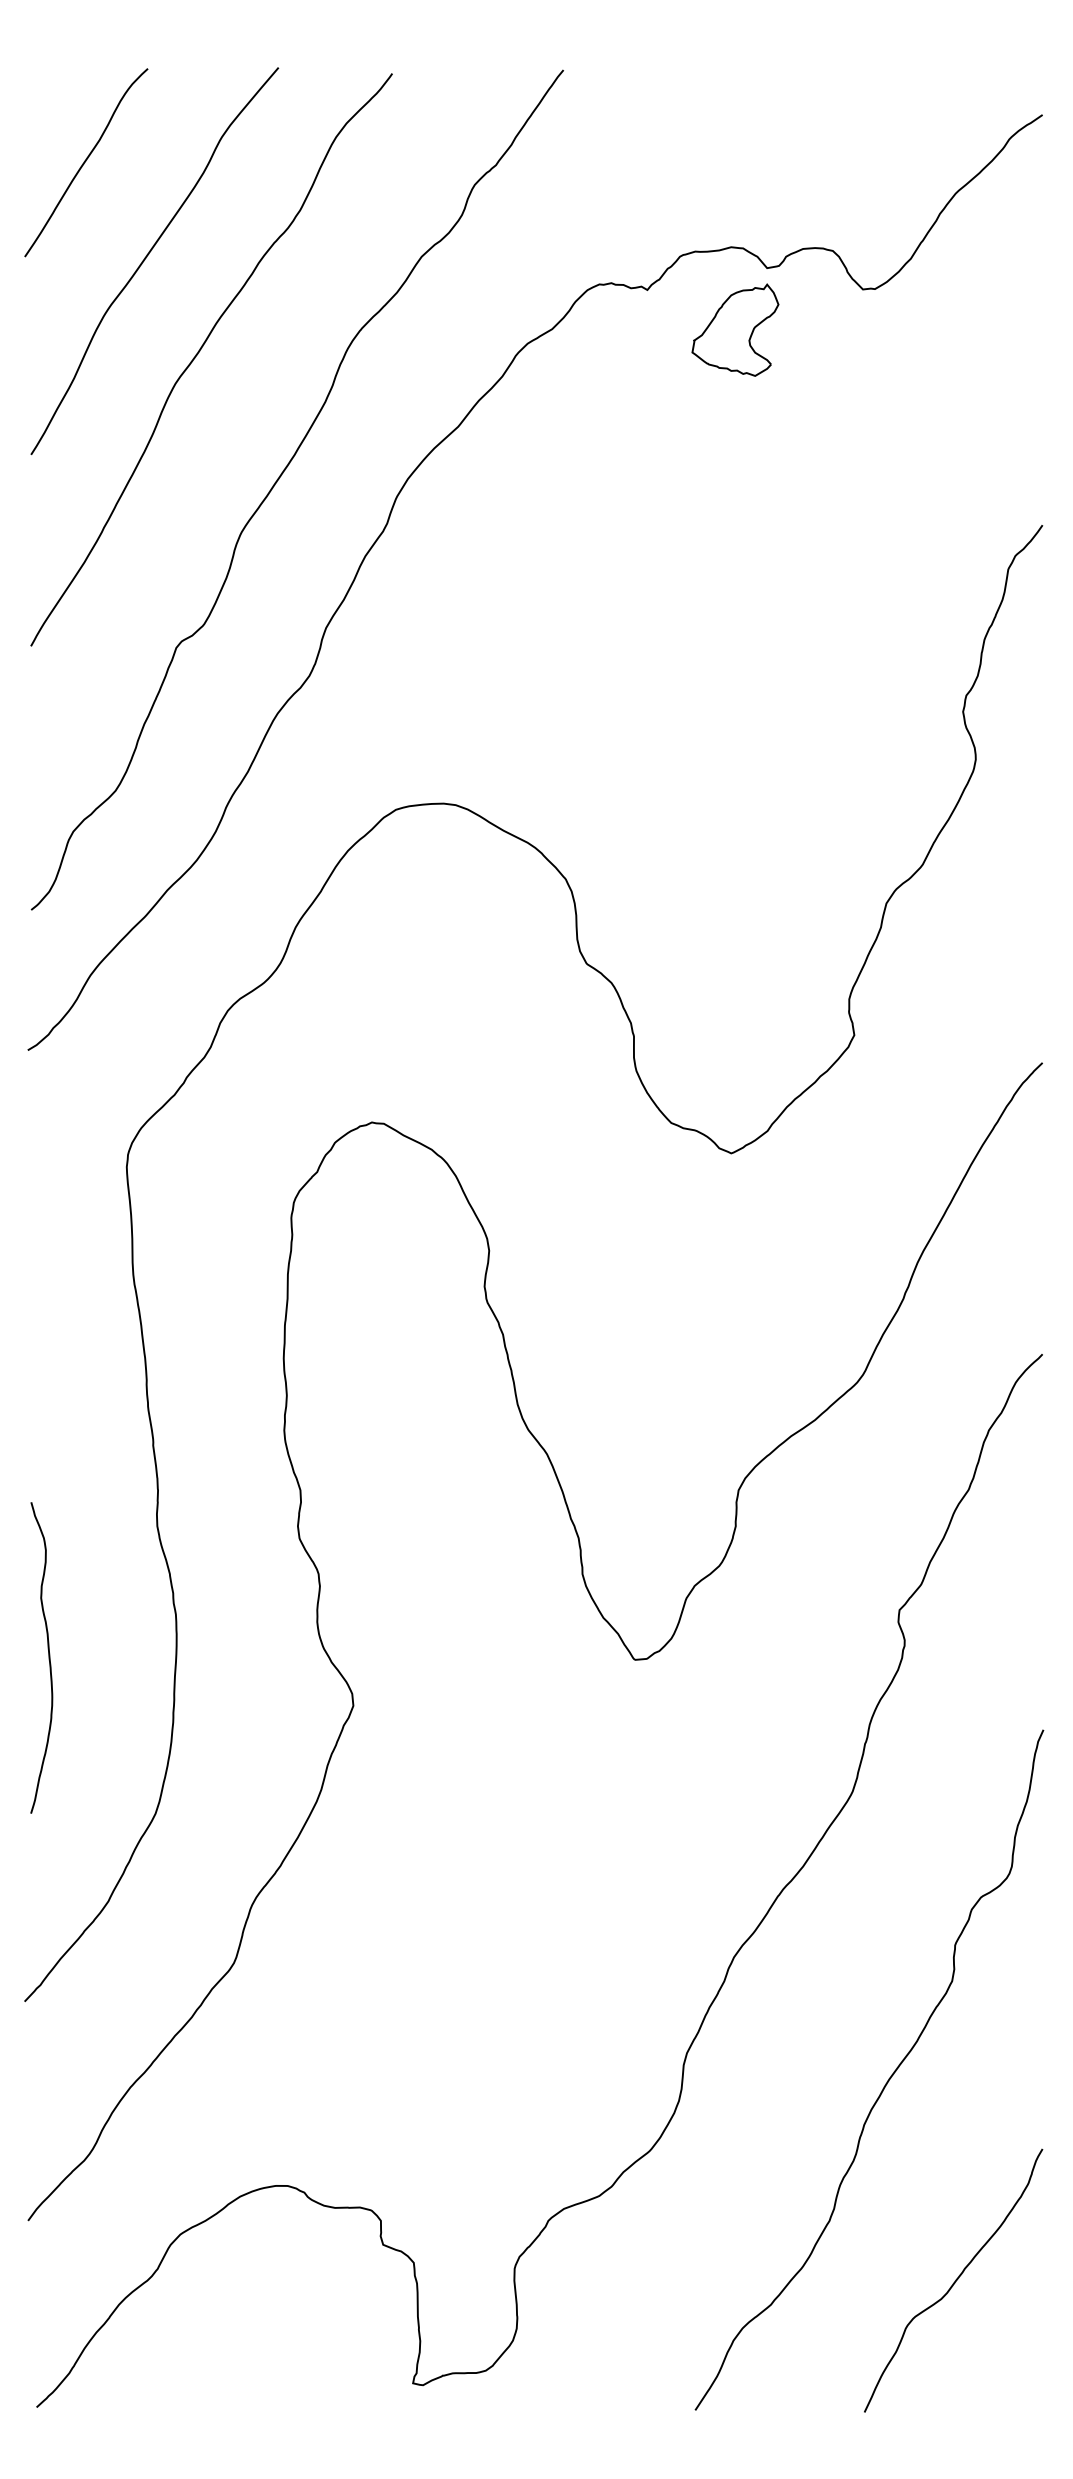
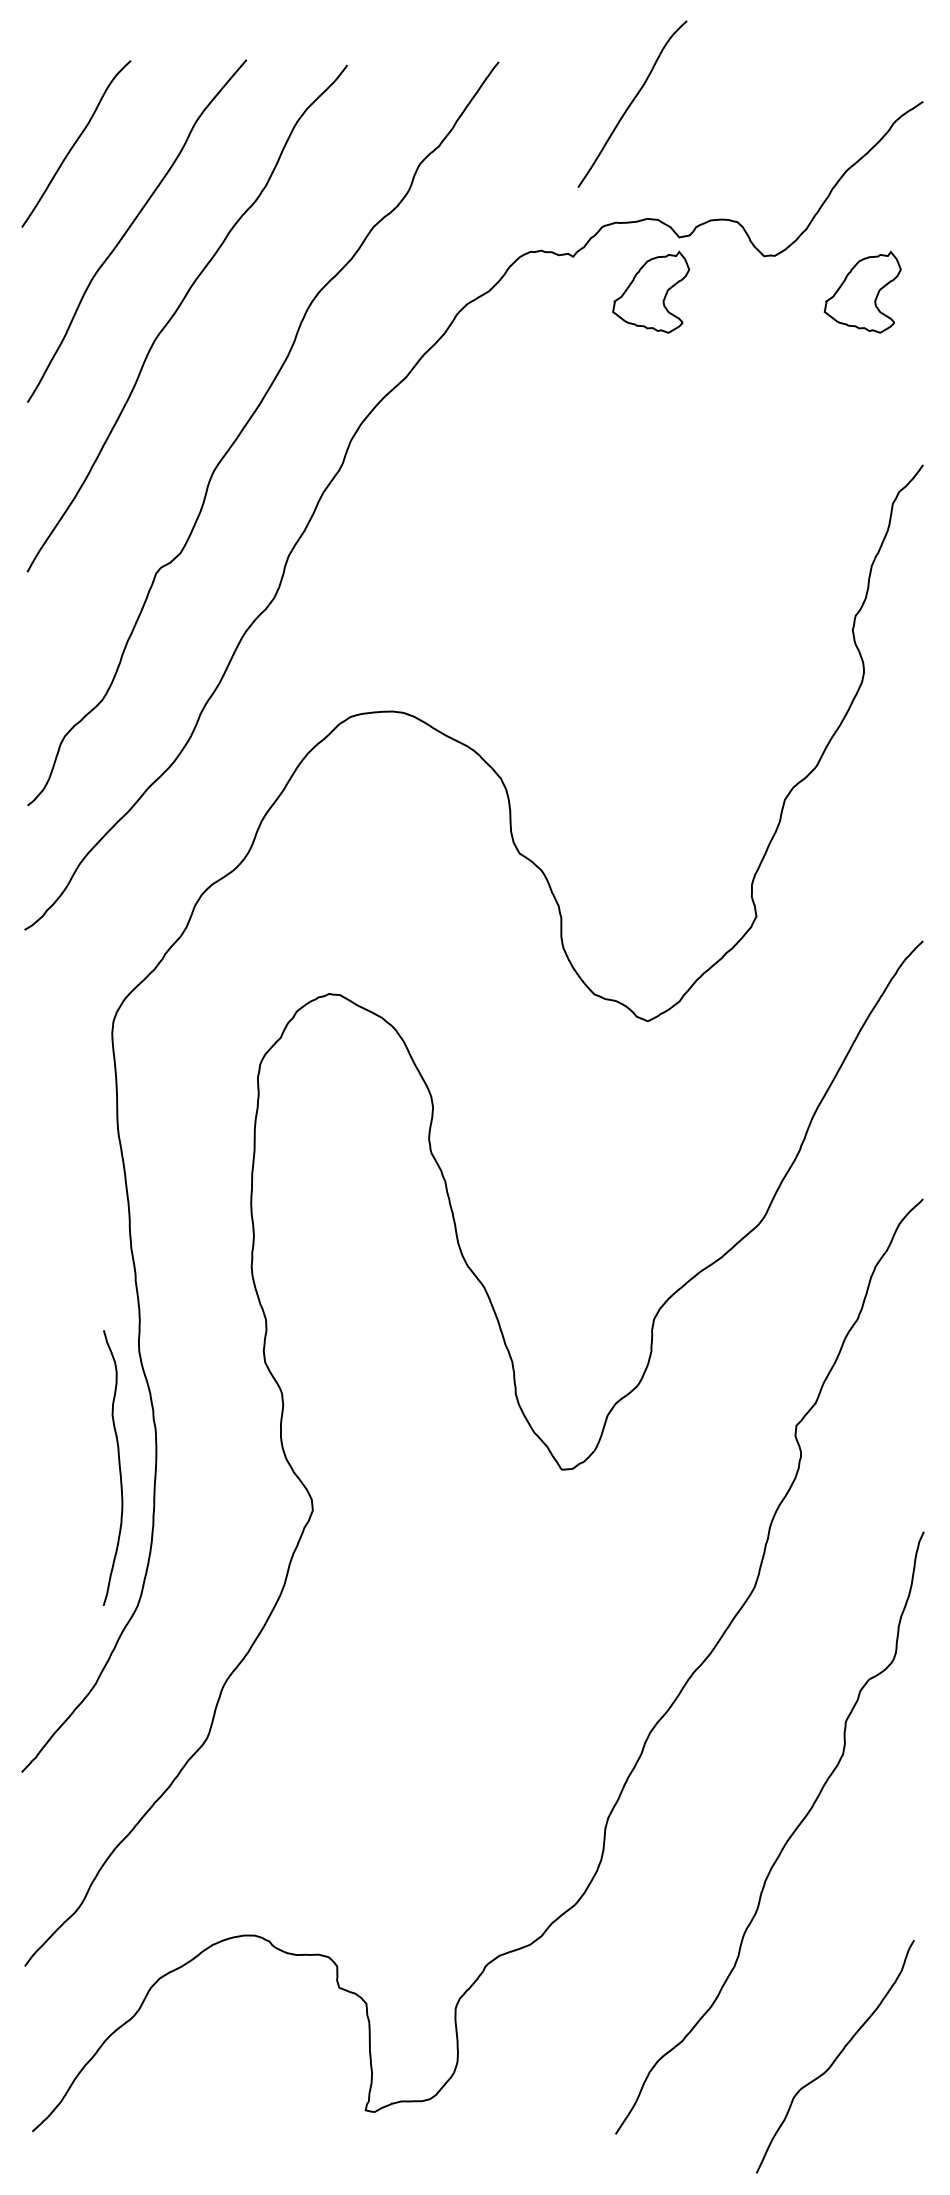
curve: (714, 116) -> (632, 103), added
part: (974, 329) -> (862, 291), added
curve: (48, 1657) -> (119, 1467), moved
curve: (954, 2281) -> (836, 2057), moved

